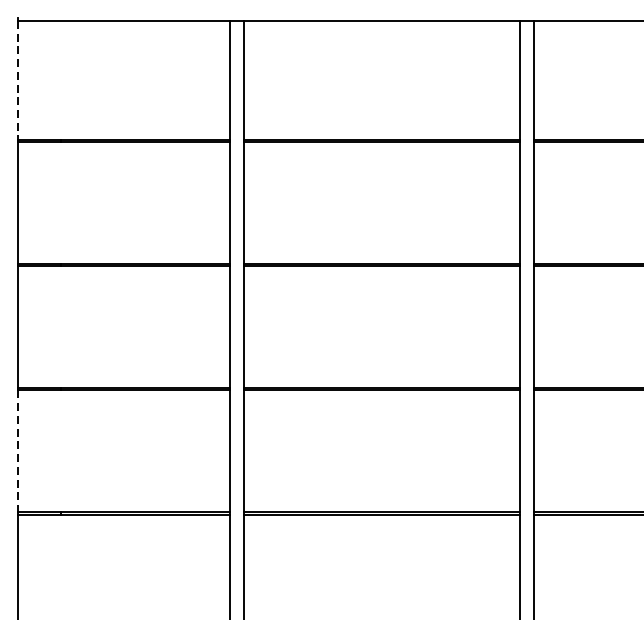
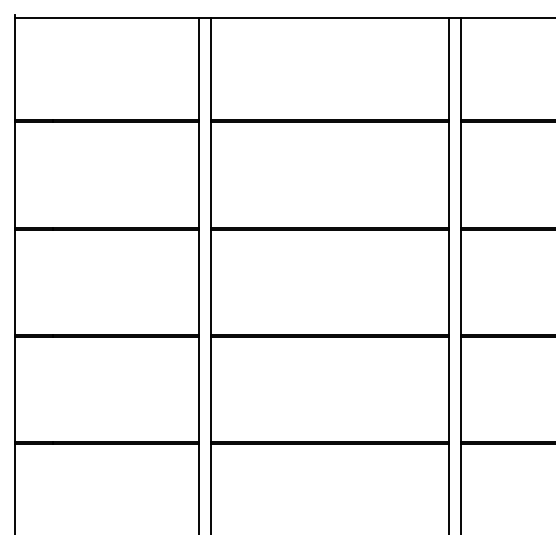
line: (17, 80) -> (15, 69), dashed -> solid
line: (17, 451) -> (15, 389), dashed -> solid

